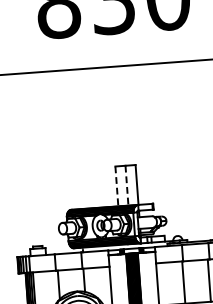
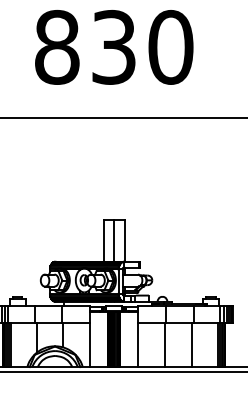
line: (116, 186) -> (103, 241), dashed -> solid
line: (127, 186) -> (114, 241), dashed -> solid

